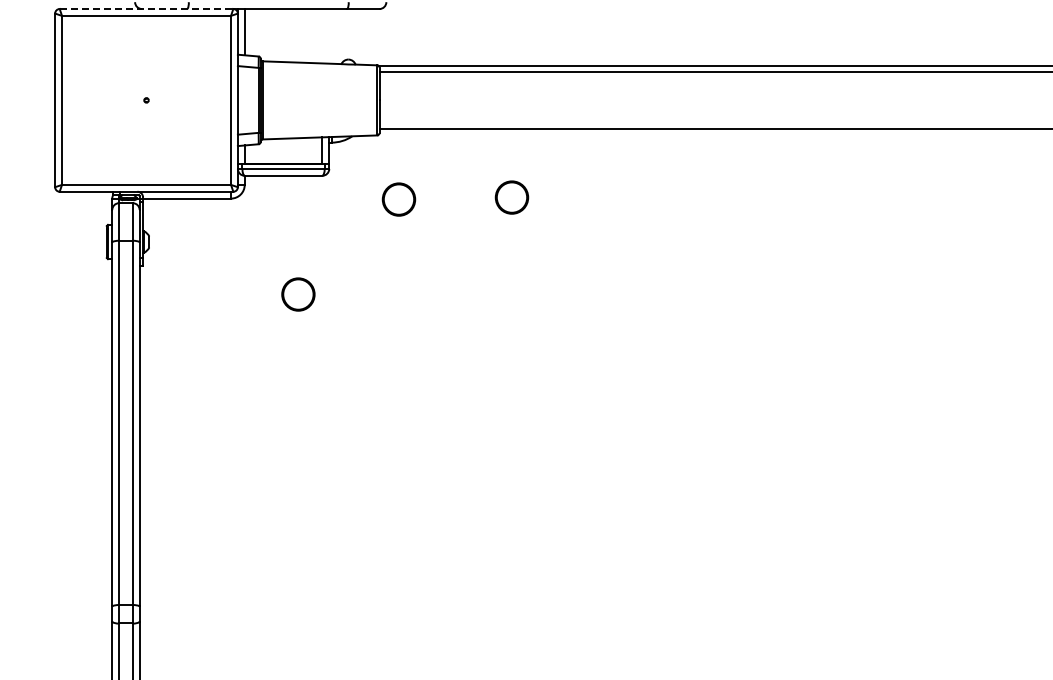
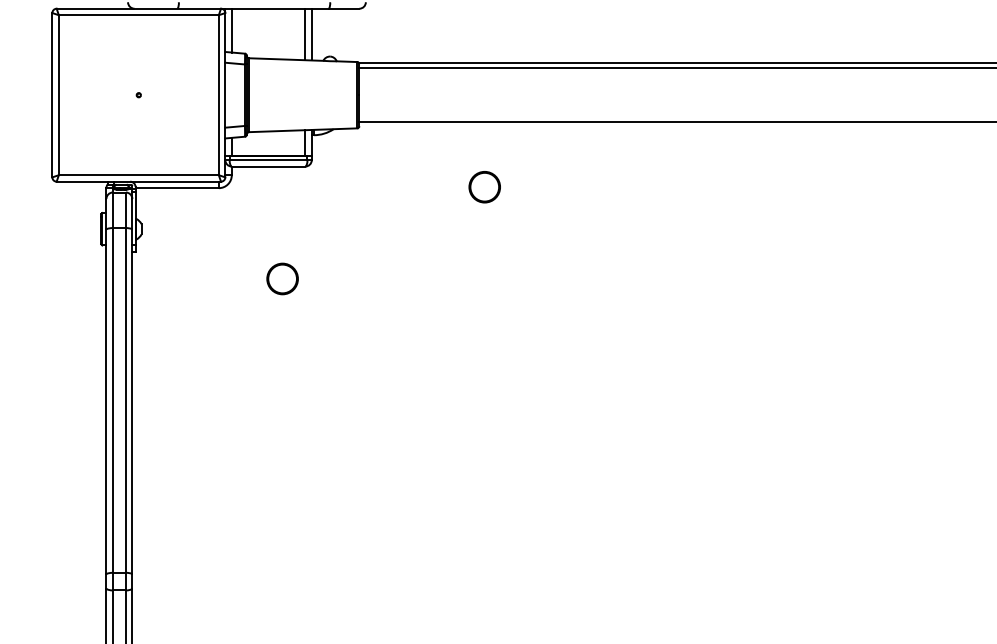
line: (146, 9) -> (138, 9), dashed -> solid
line: (322, 36) -> (305, 34), added
line: (329, 36) -> (312, 34), added
part: (398, 199) -> (377, 189), removed

